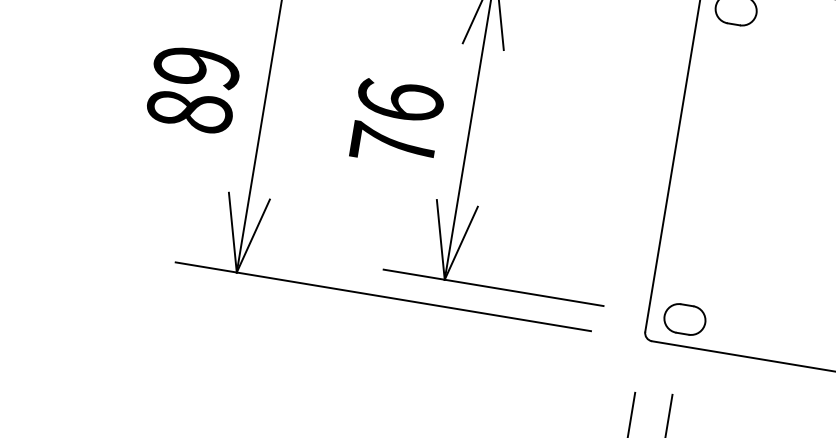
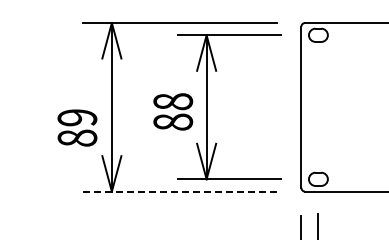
text: (193, 88) -> (77, 127), moved
text: (397, 122) -> (173, 111), 76 -> 88
line: (384, 296) -> (180, 191), solid -> dashed

